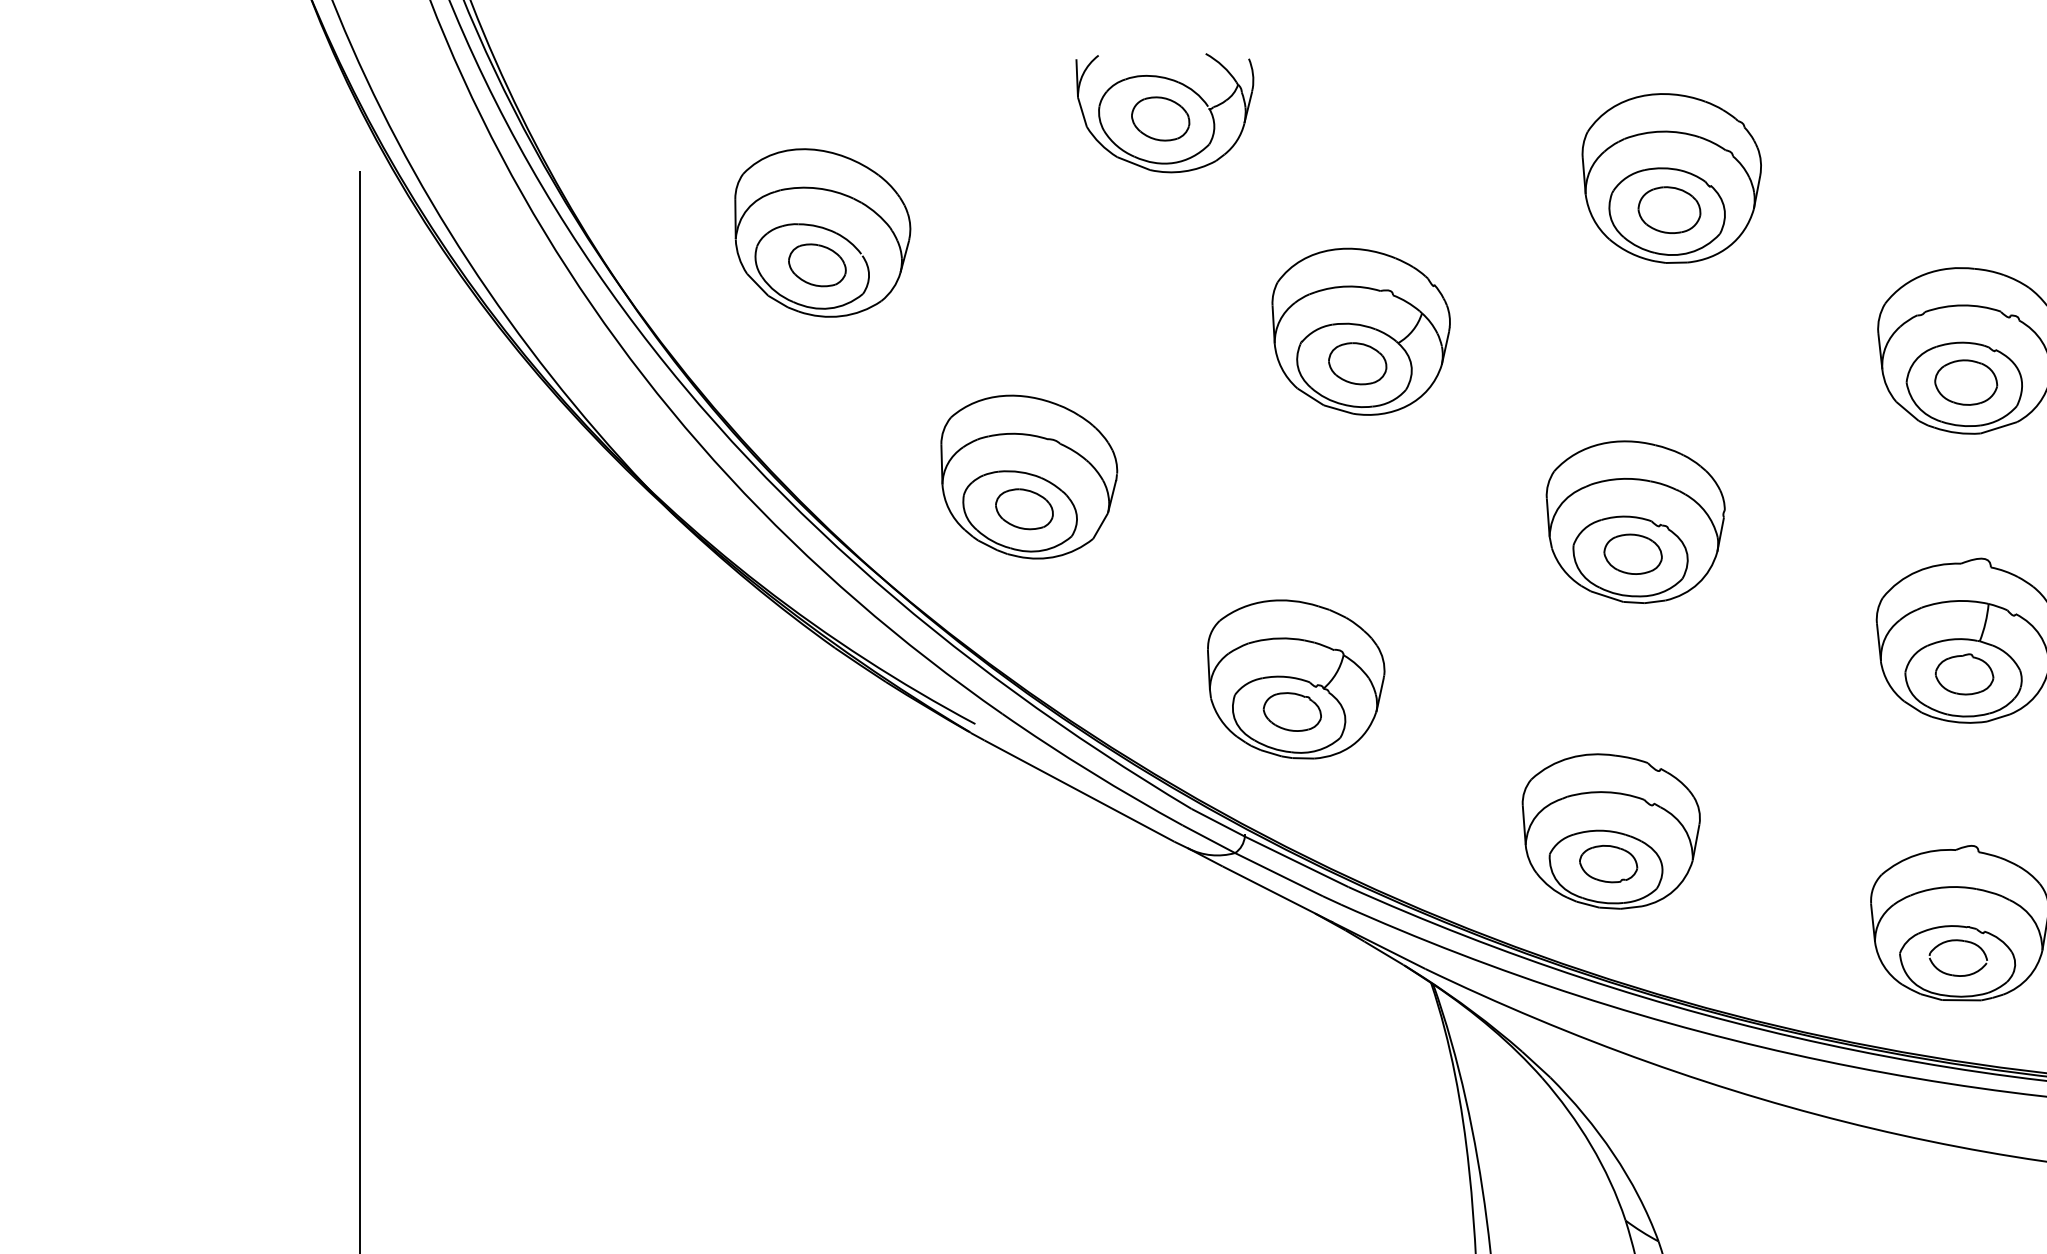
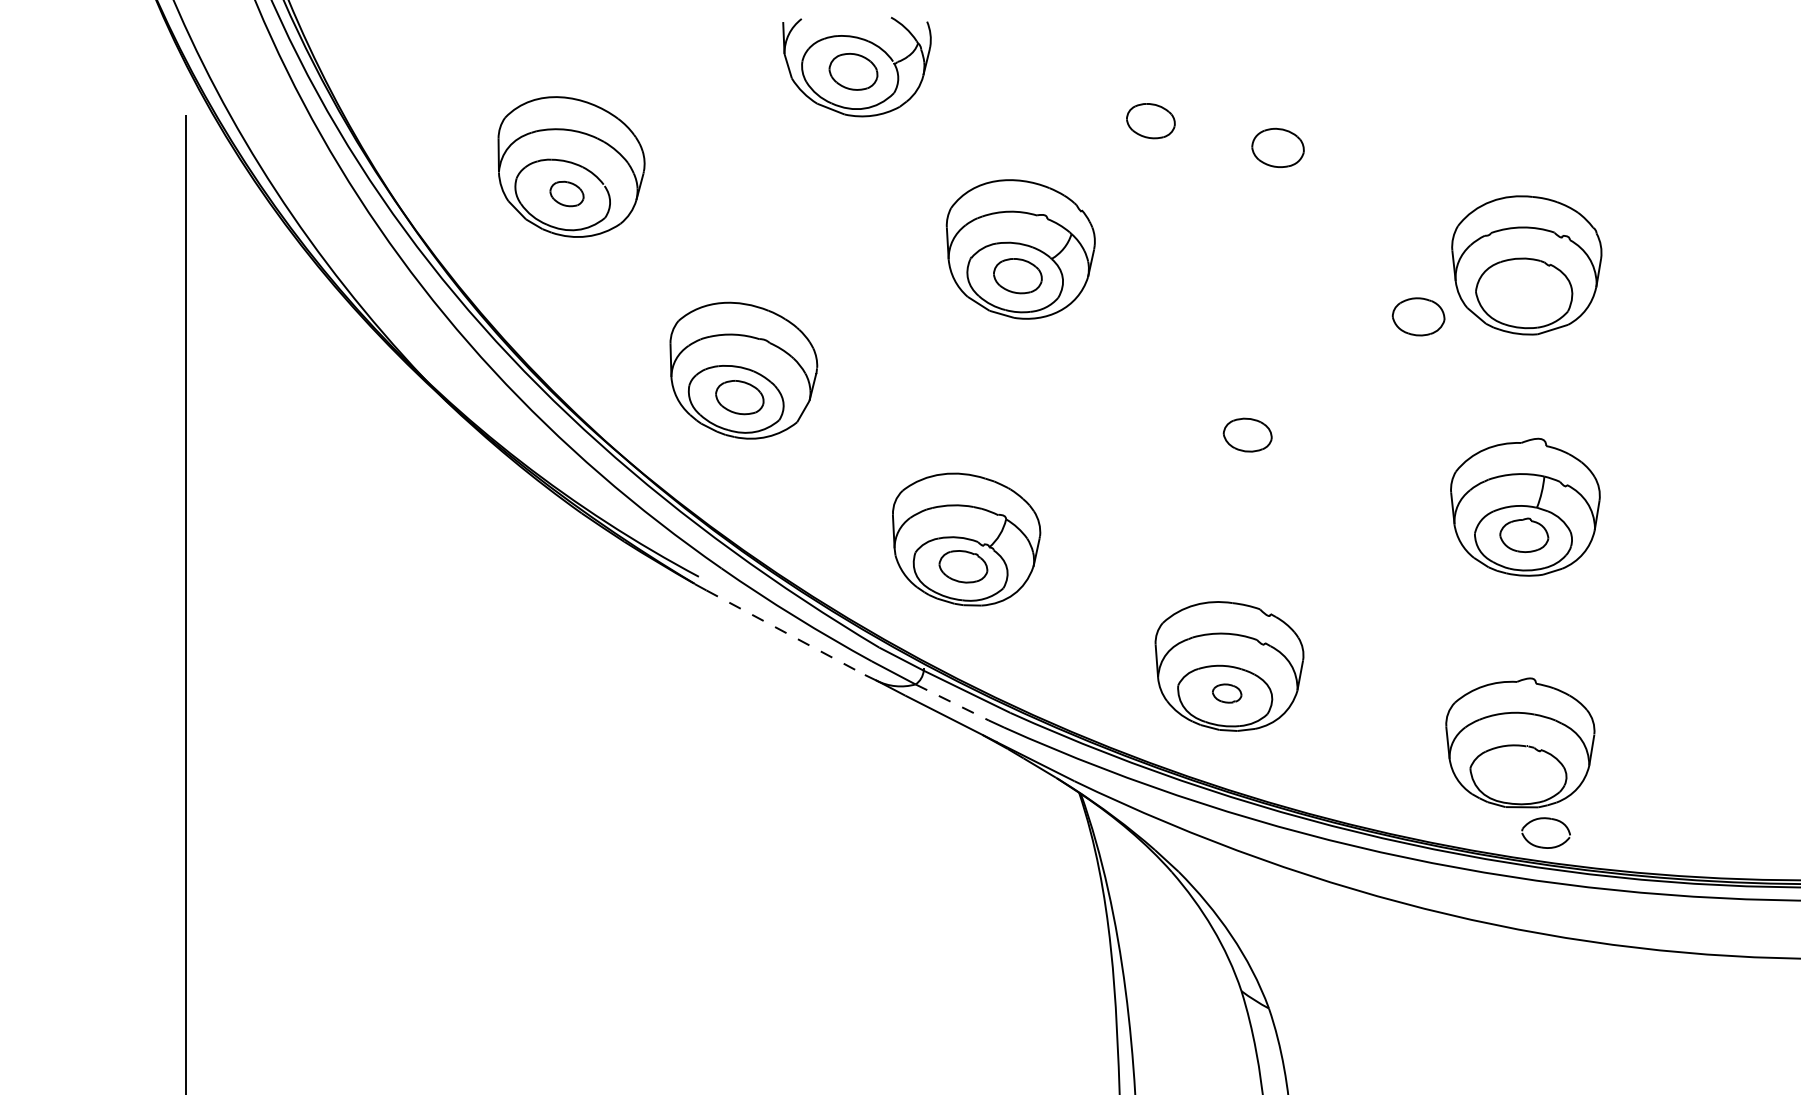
part: (1516, 178) -> (1150, 121), added
part: (1671, 178) -> (1279, 121), removed
part: (816, 264) -> (566, 193), size x0.7
part: (1966, 382) -> (1418, 316), moved
part: (1635, 522) -> (1249, 408), removed
line: (1079, 790) -> (785, 632), solid -> dashed
part: (1607, 863) -> (1226, 693), size x0.6
line: (1279, 874) -> (952, 702), solid -> dashed
part: (1957, 941) -> (1545, 819), moved

